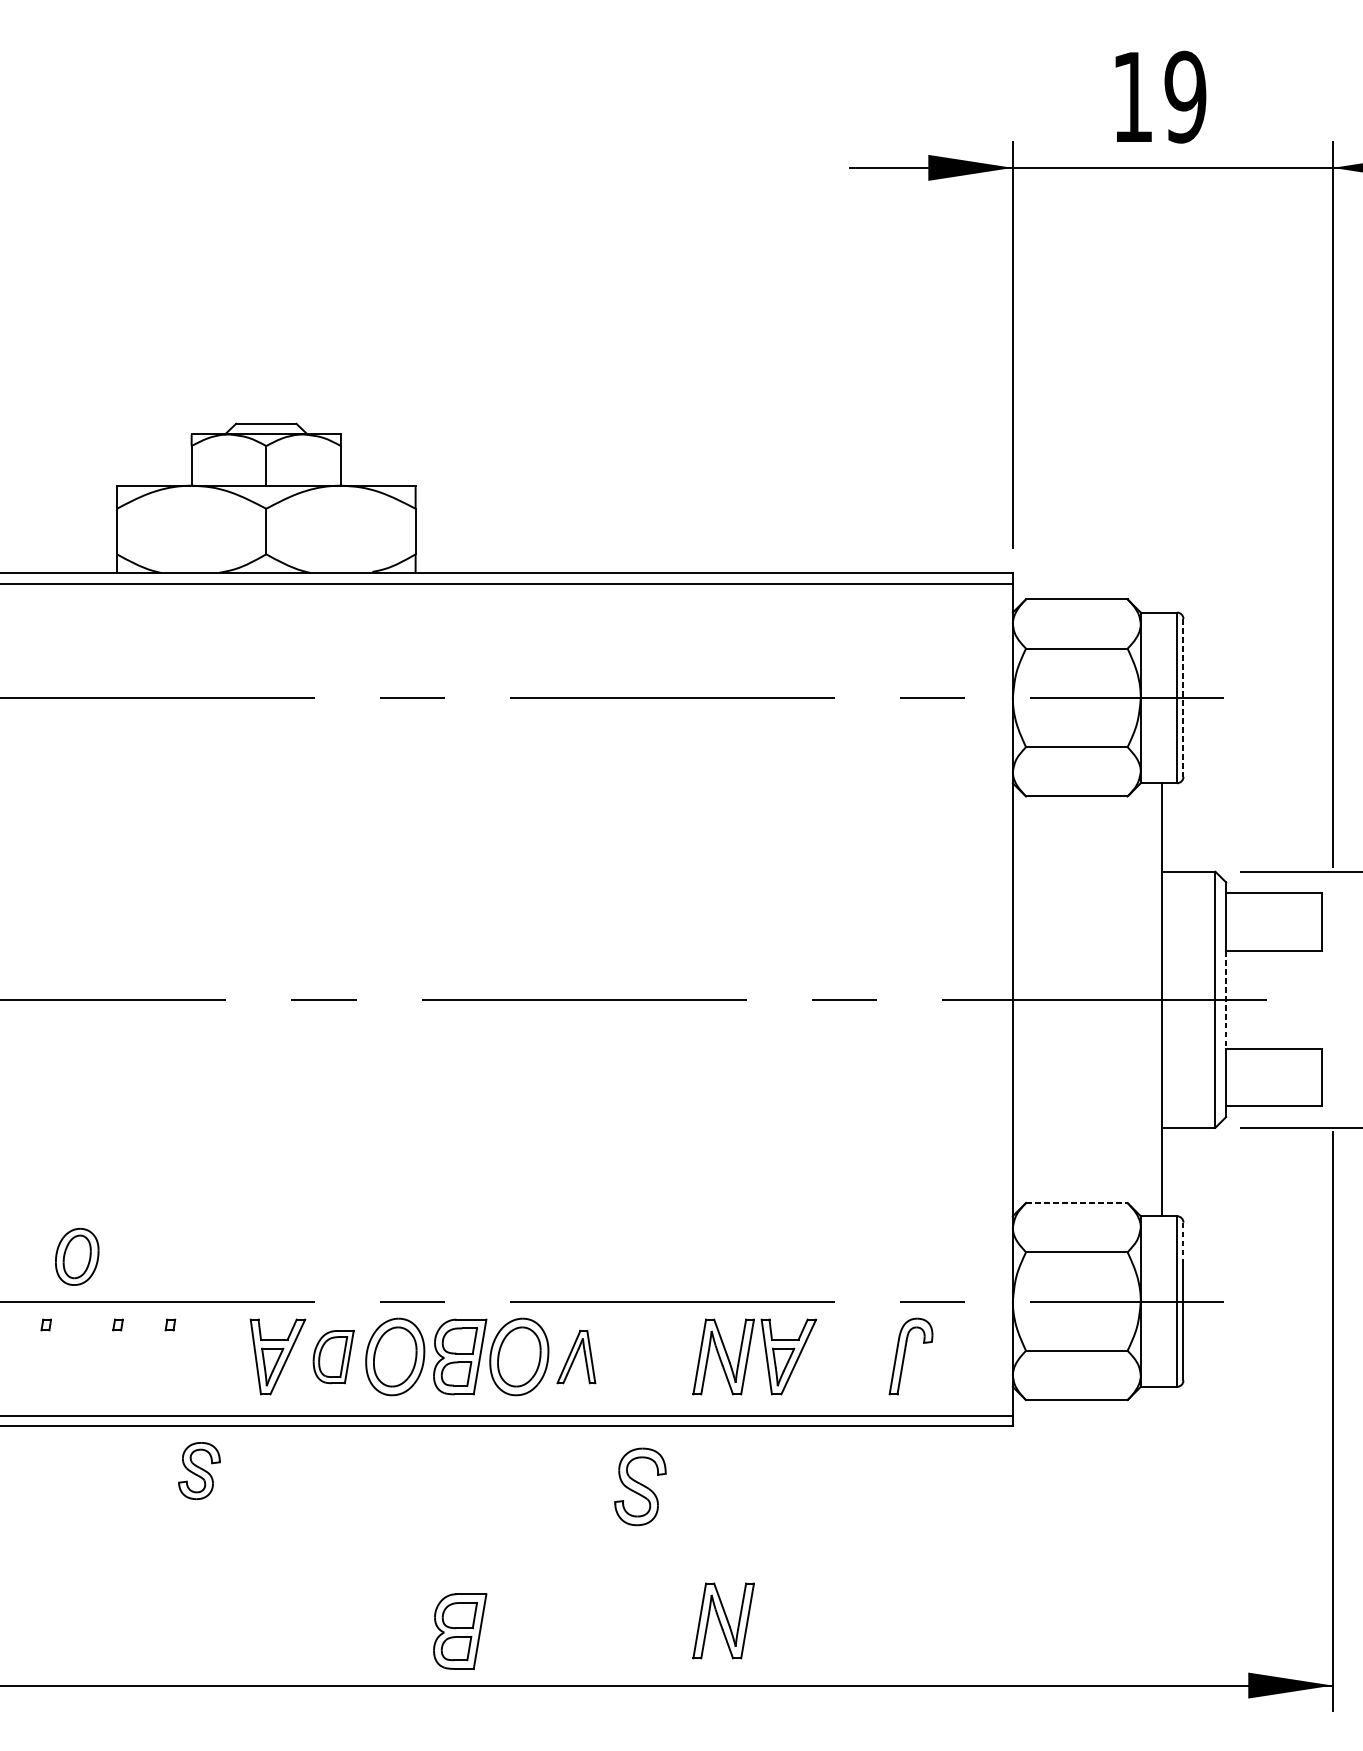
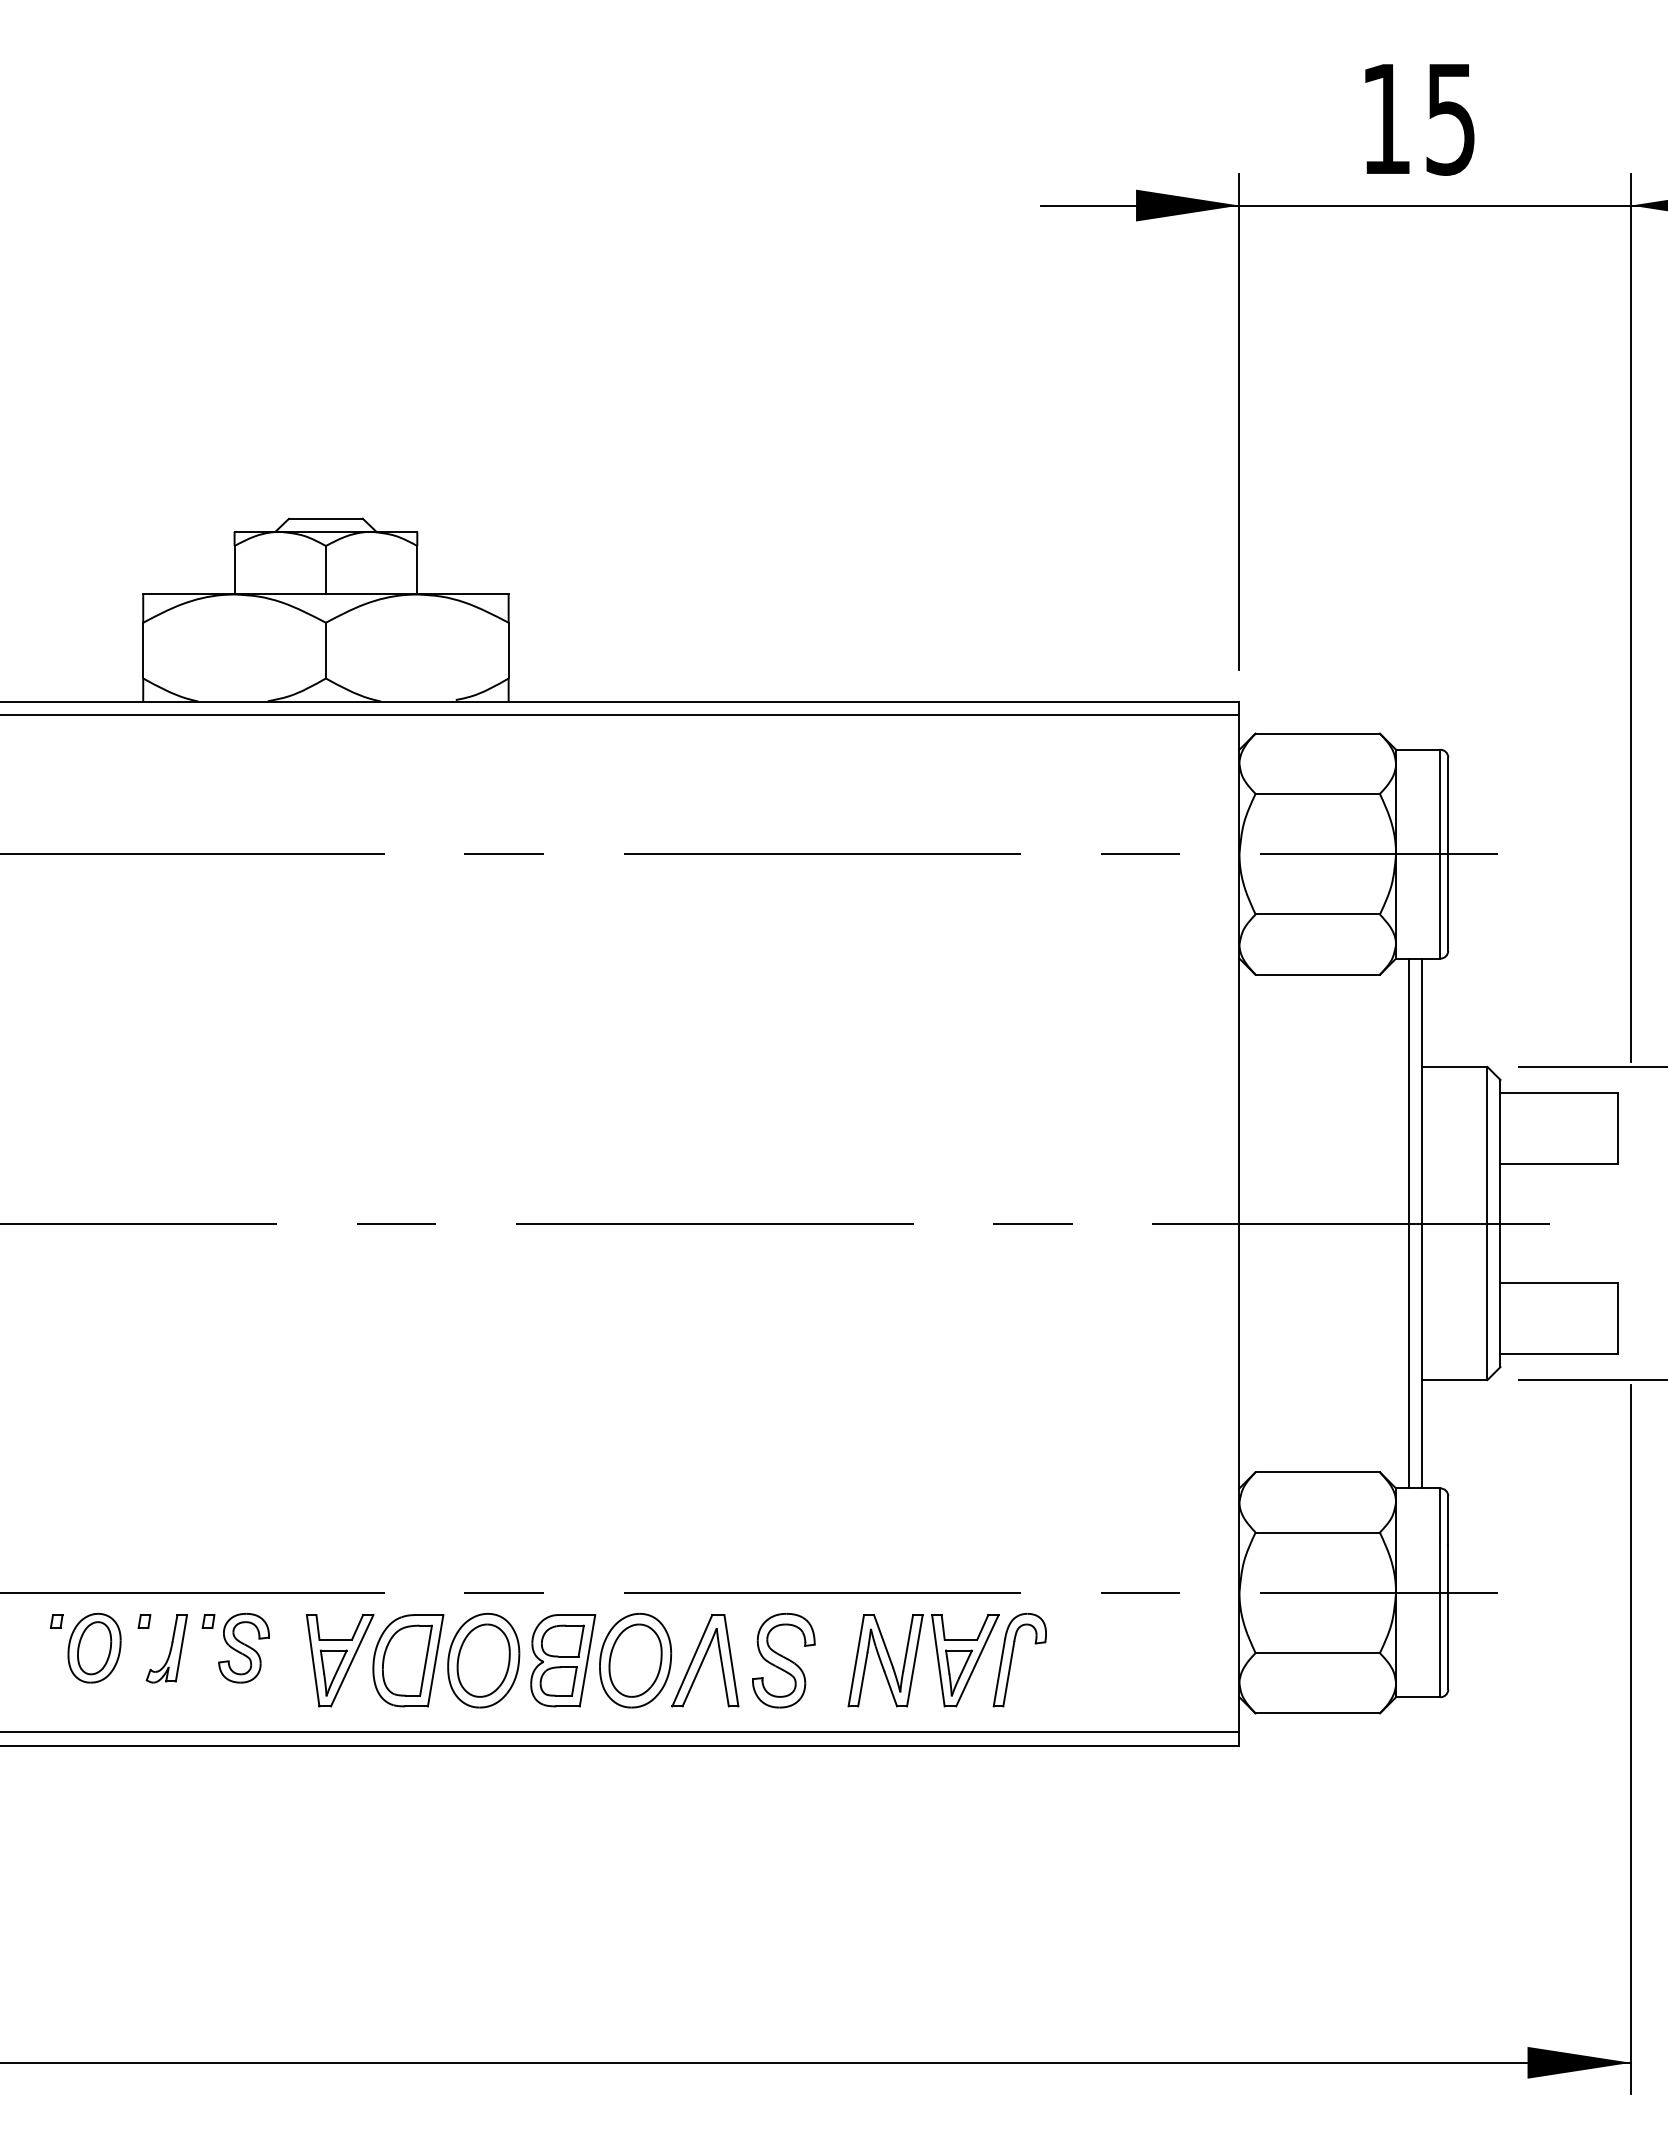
text: (1185, 96) -> (1450, 118), 19 -> 15
line: (1183, 698) -> (1448, 854), dashed -> solid
line: (1151, 999) -> (1409, 1223), added
line: (1226, 999) -> (1500, 1223), dashed -> solid
line: (1077, 1203) -> (1318, 1472), dashed -> solid
line: (1183, 1242) -> (1448, 1520), dashed -> solid
part: (77, 1257) -> (94, 1648), moved
part: (136, 1347) -> (166, 1648), added
part: (333, 1356) -> (408, 1660), size x1.43
part: (576, 1356) -> (705, 1660), size x1.43
part: (905, 1356) -> (1012, 1659), moved
part: (198, 1471) -> (243, 1648), moved
part: (640, 1486) -> (783, 1660), moved
part: (723, 1620) -> (885, 1983), removed
part: (460, 1631) -> (563, 1996), removed

